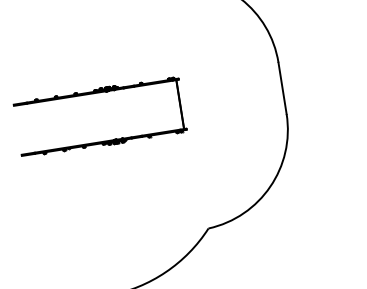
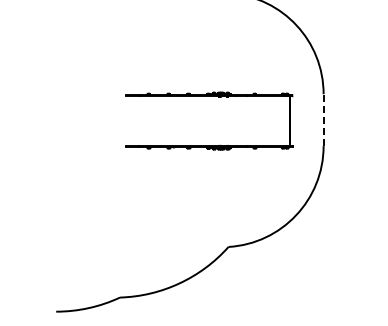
line: (282, 88) -> (323, 120), solid -> dashed
part: (96, 92) -> (209, 96), moved

